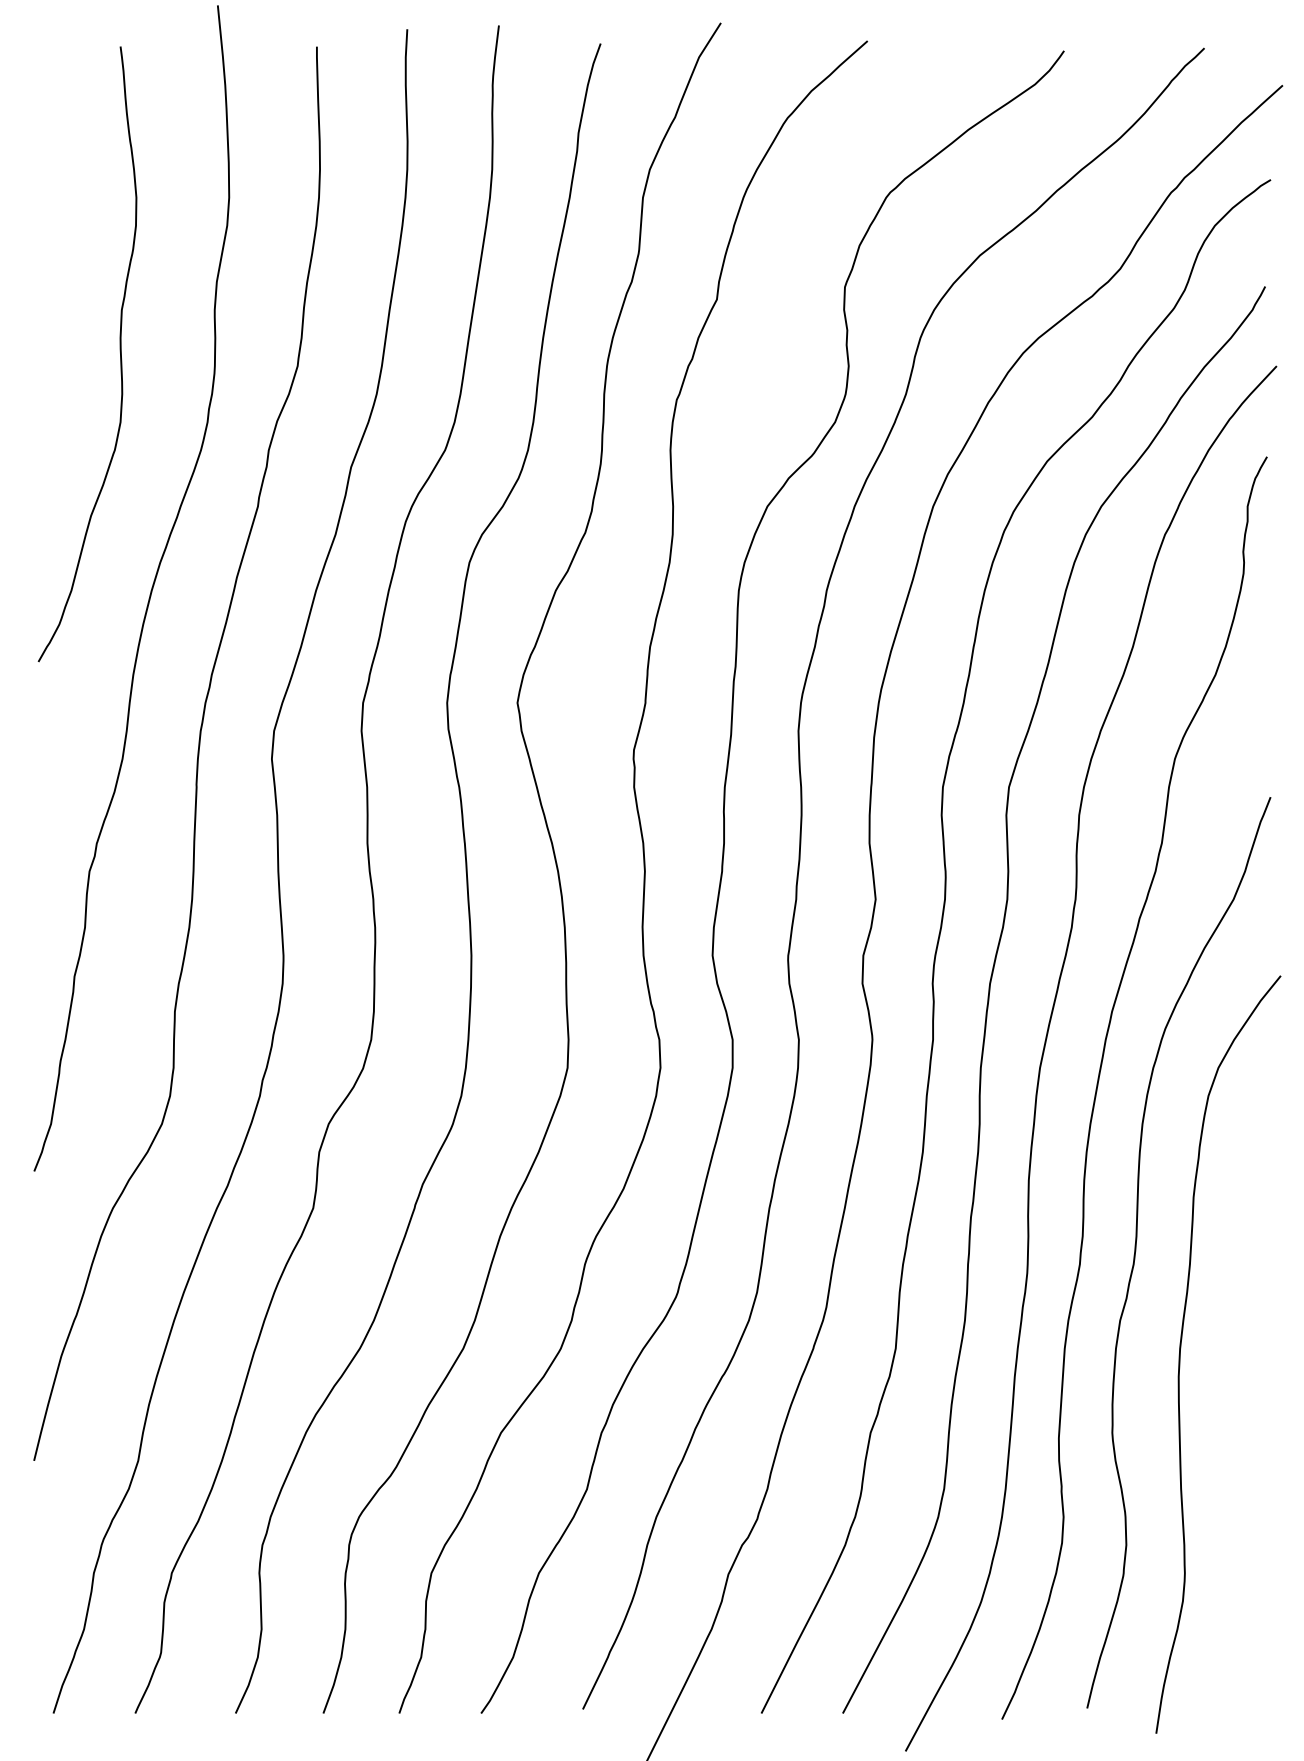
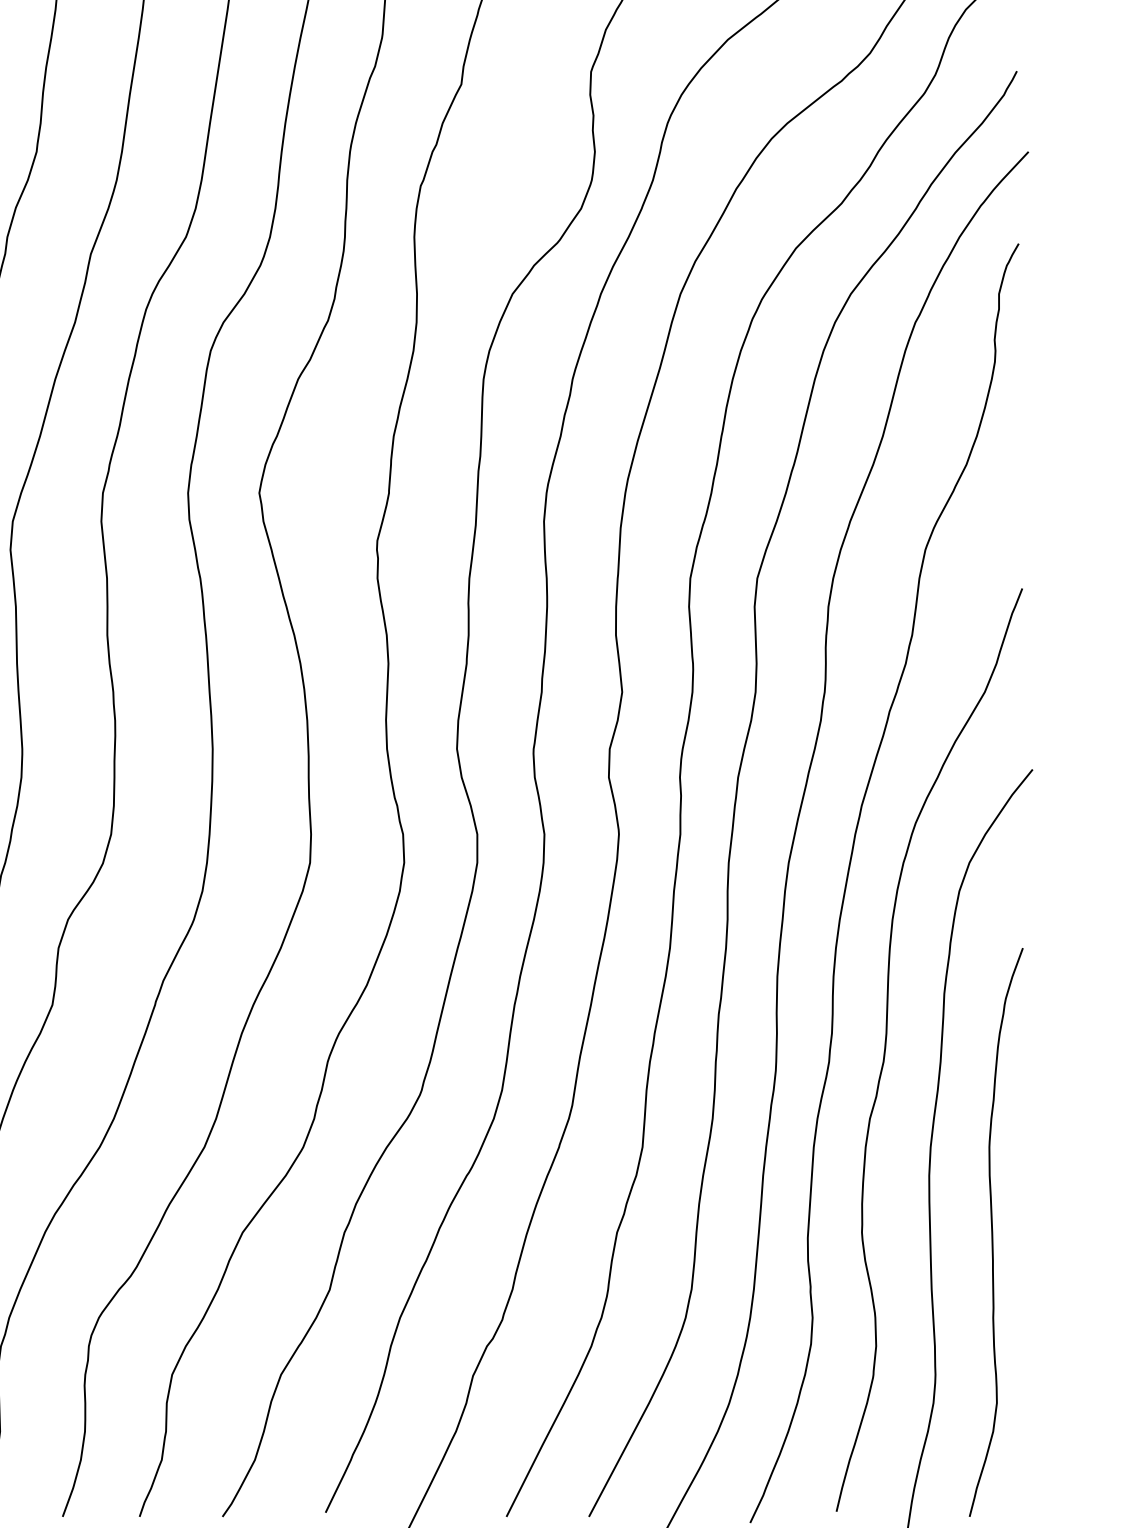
curve: (1241, 1432) -> (992, 1232), added

